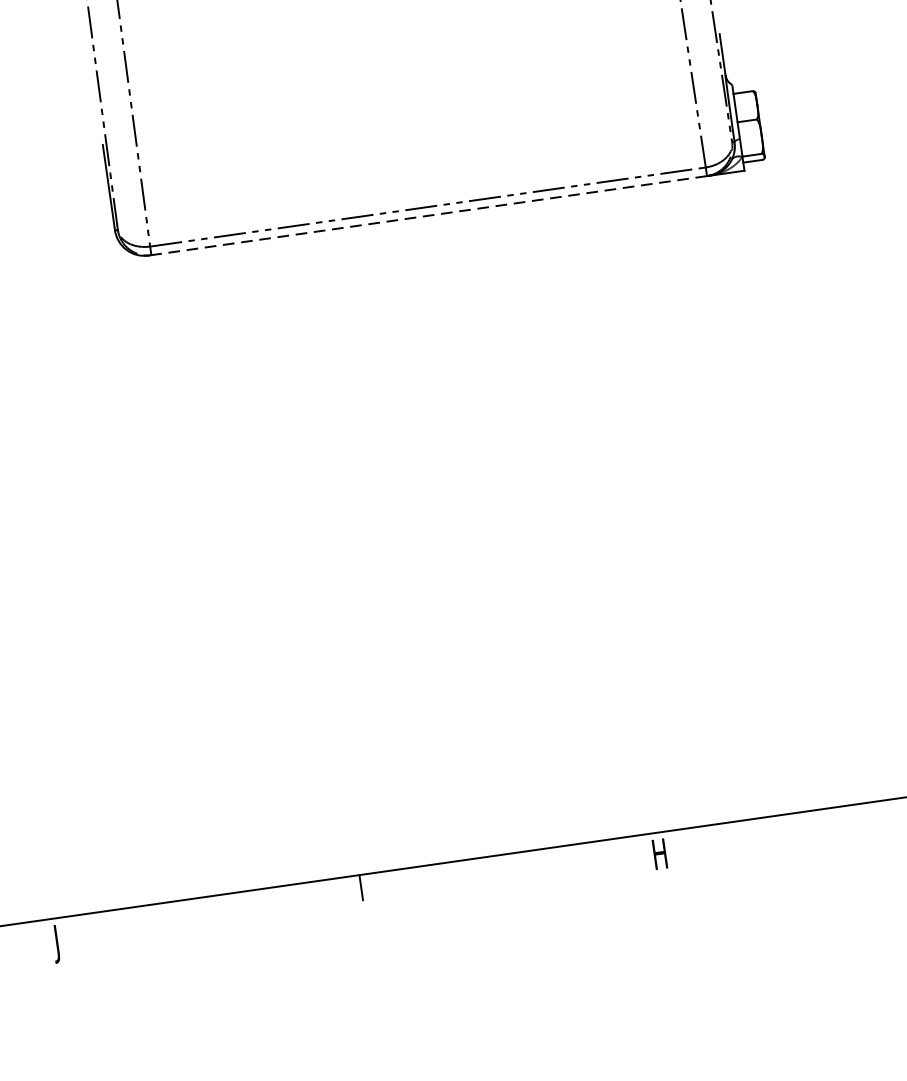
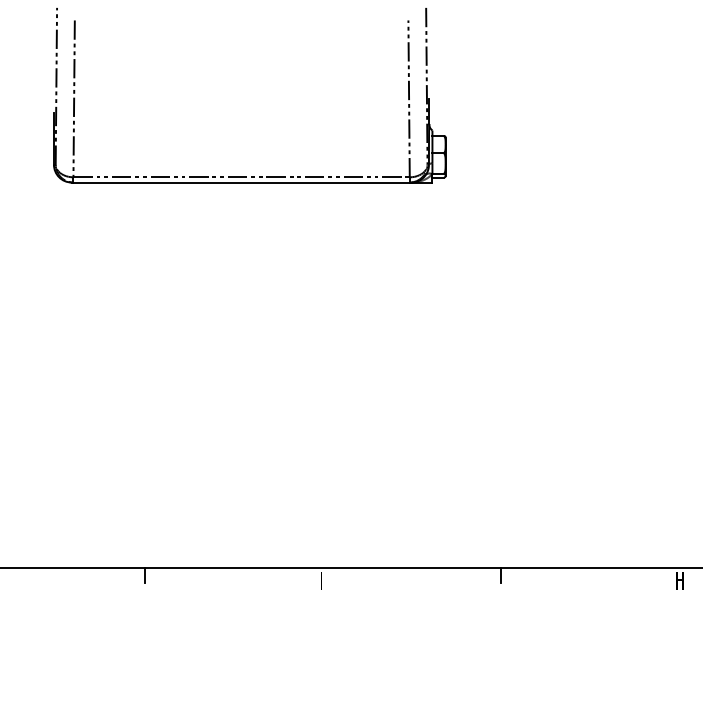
line: (429, 215) -> (241, 182), dashed -> solid
text: (659, 853) -> (324, 580), H -> I

